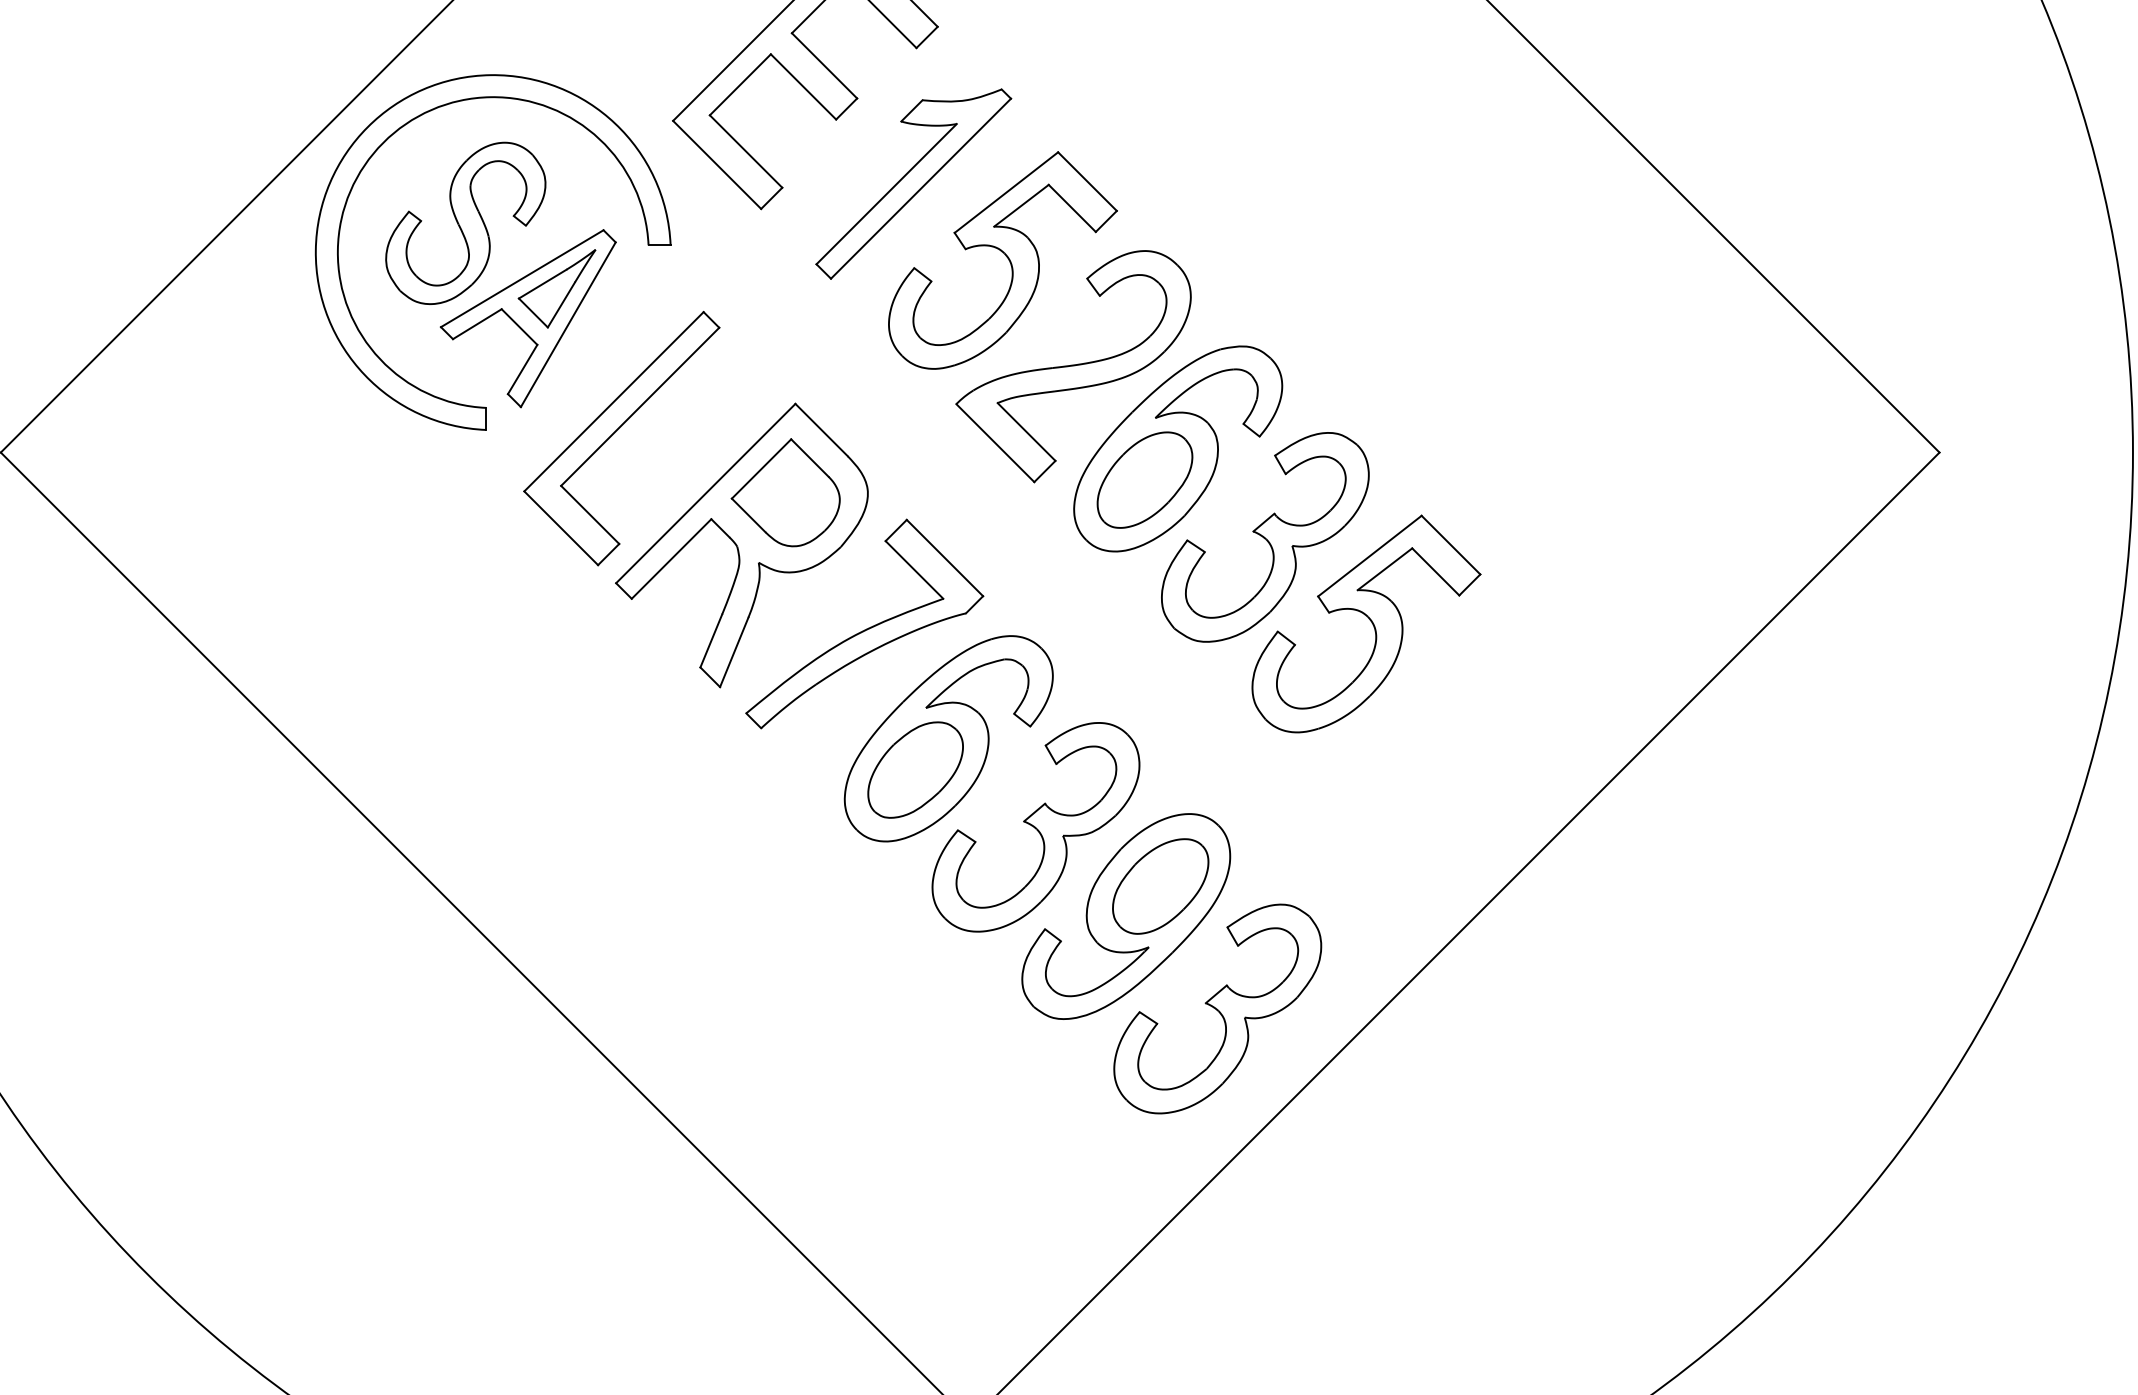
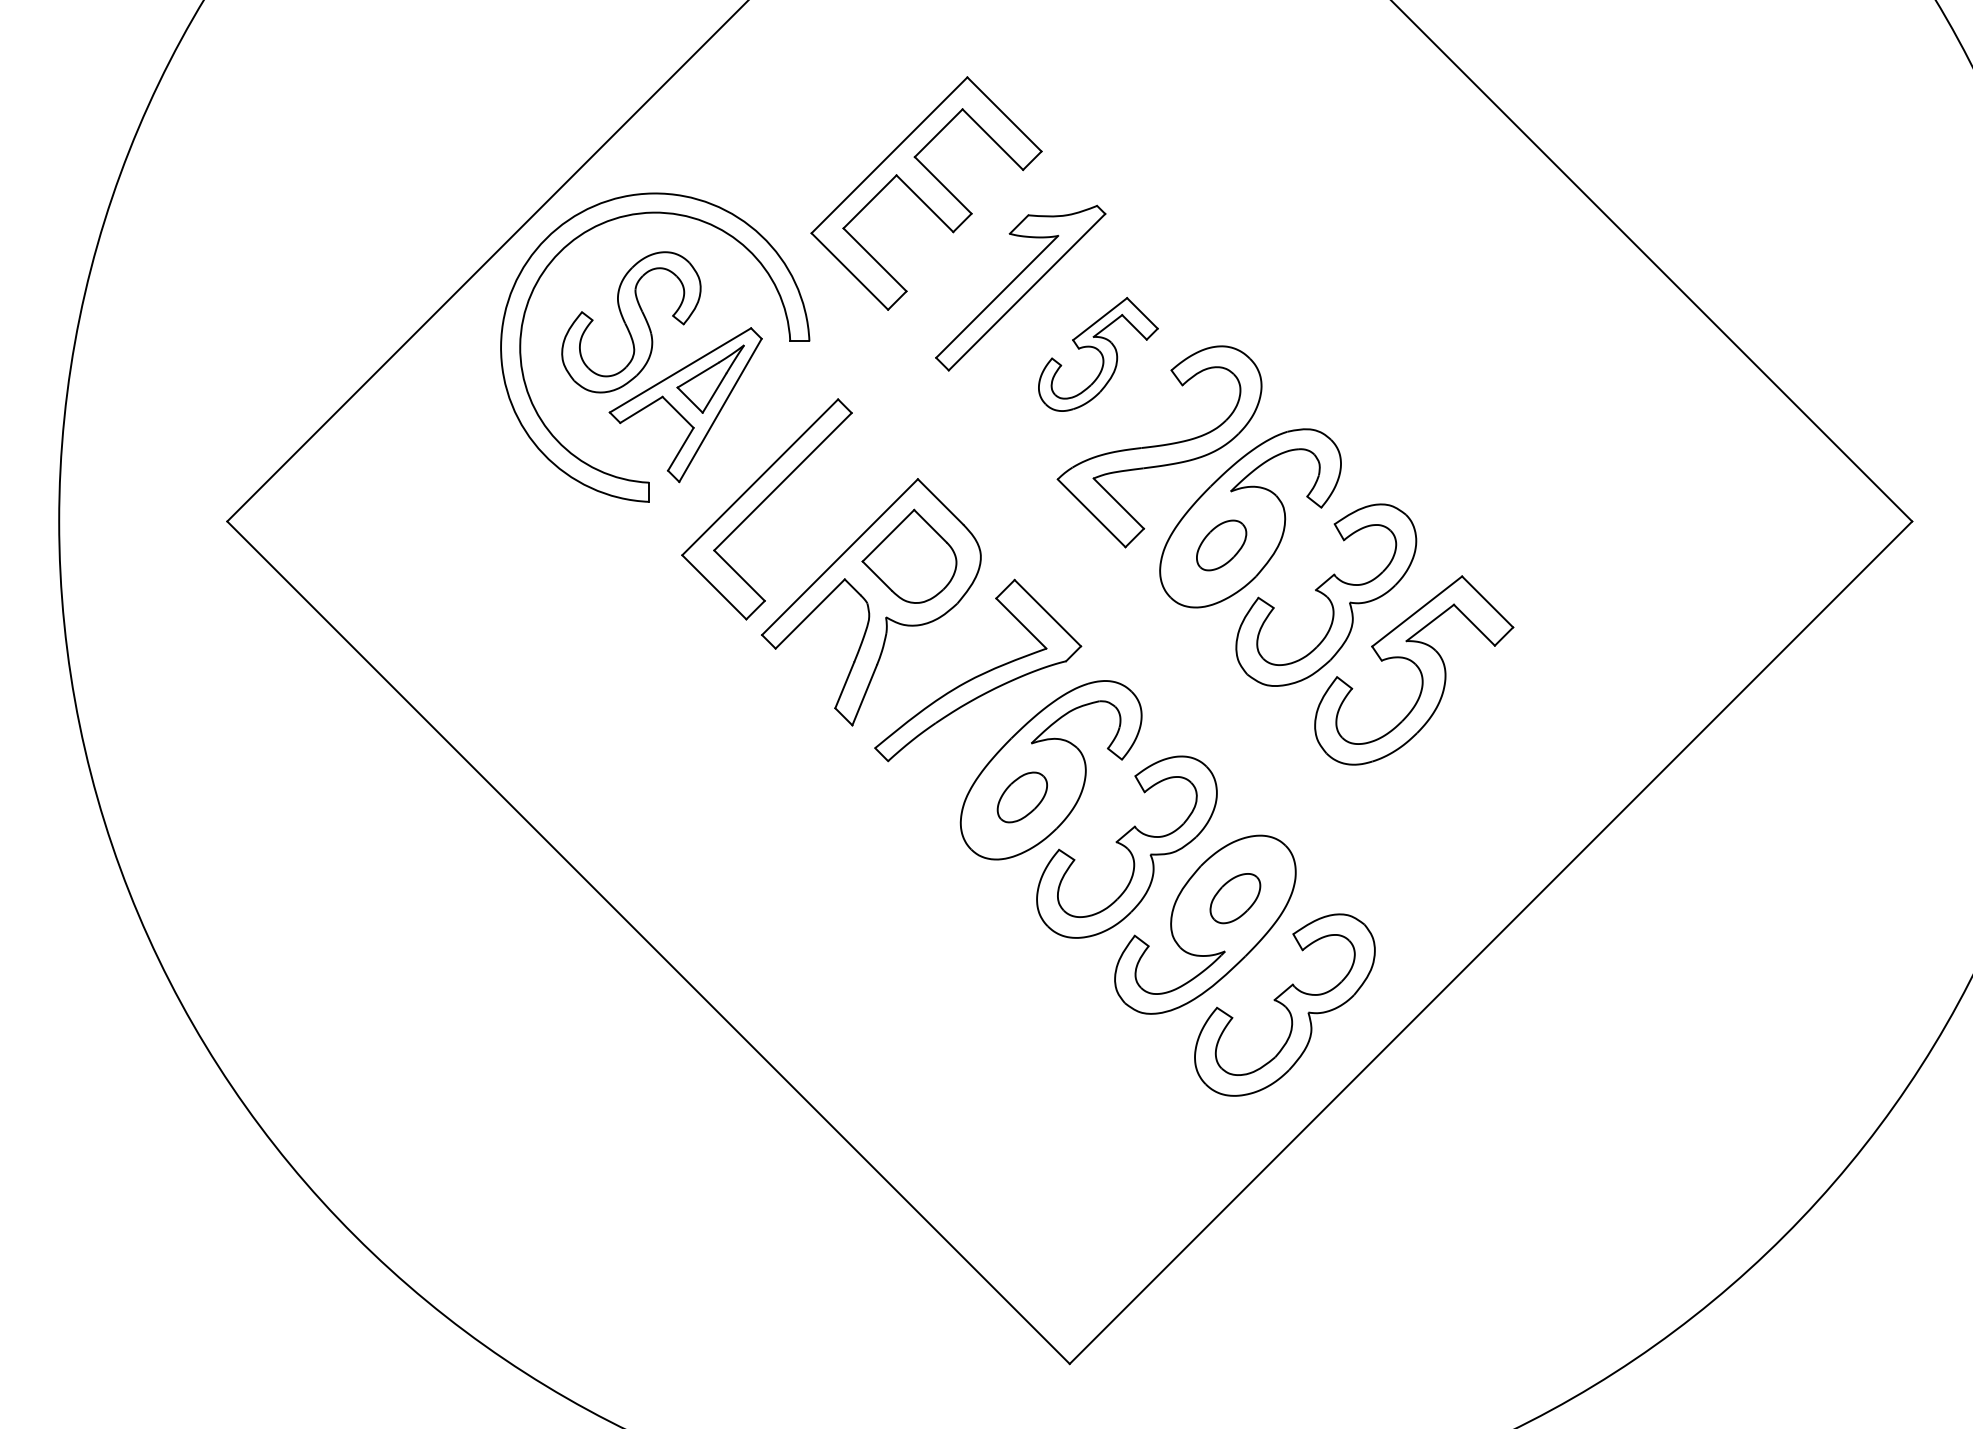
part: (1003, 260) -> (1098, 354), size x0.6
part: (1144, 480) -> (1221, 545), size x0.6
part: (915, 770) -> (1022, 797), size x0.6
part: (1160, 886) -> (1235, 898), size x0.6

